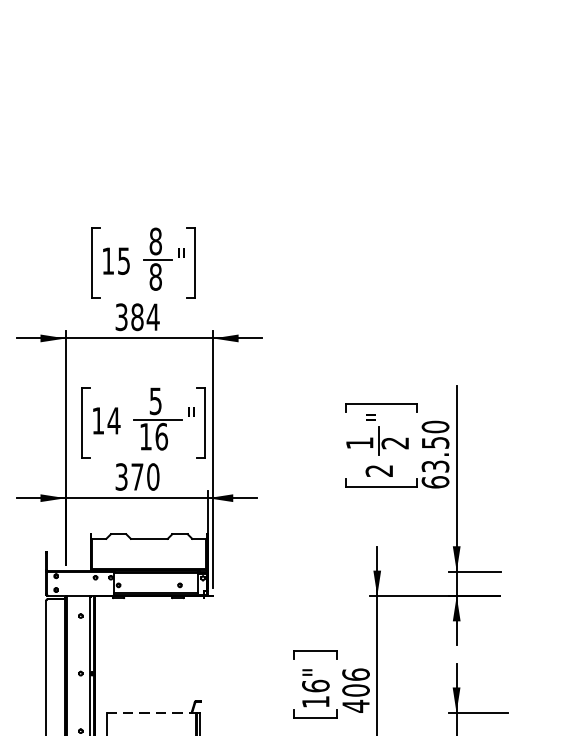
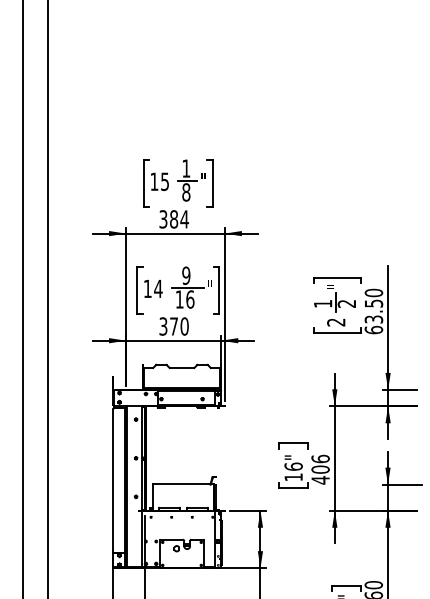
text: (155, 241) -> (186, 168), 8 -> 1
text: (155, 400) -> (186, 275), 5 -> 9
line: (151, 712) -> (183, 484), dashed -> solid

